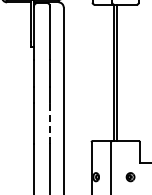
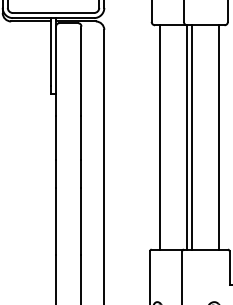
line: (97, 72) -> (159, 136), added
line: (133, 72) -> (219, 136), added
line: (49, 123) -> (80, 220), dashed -> solid

